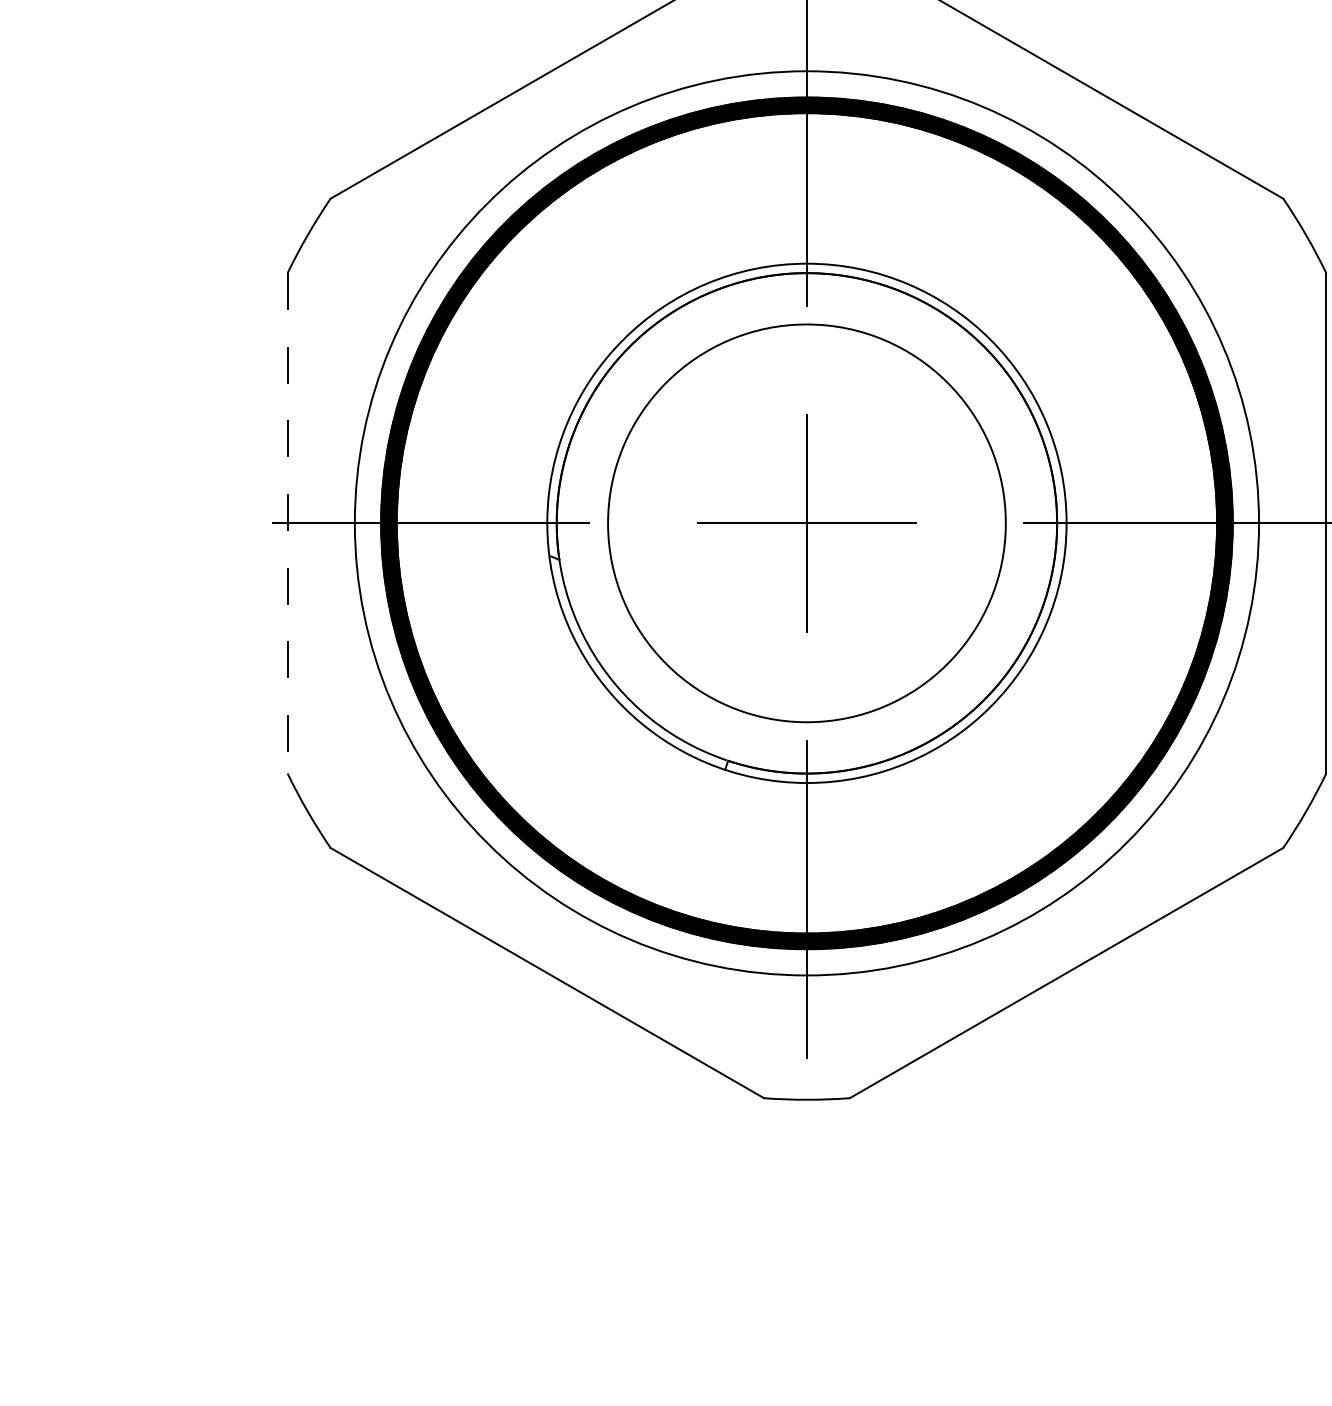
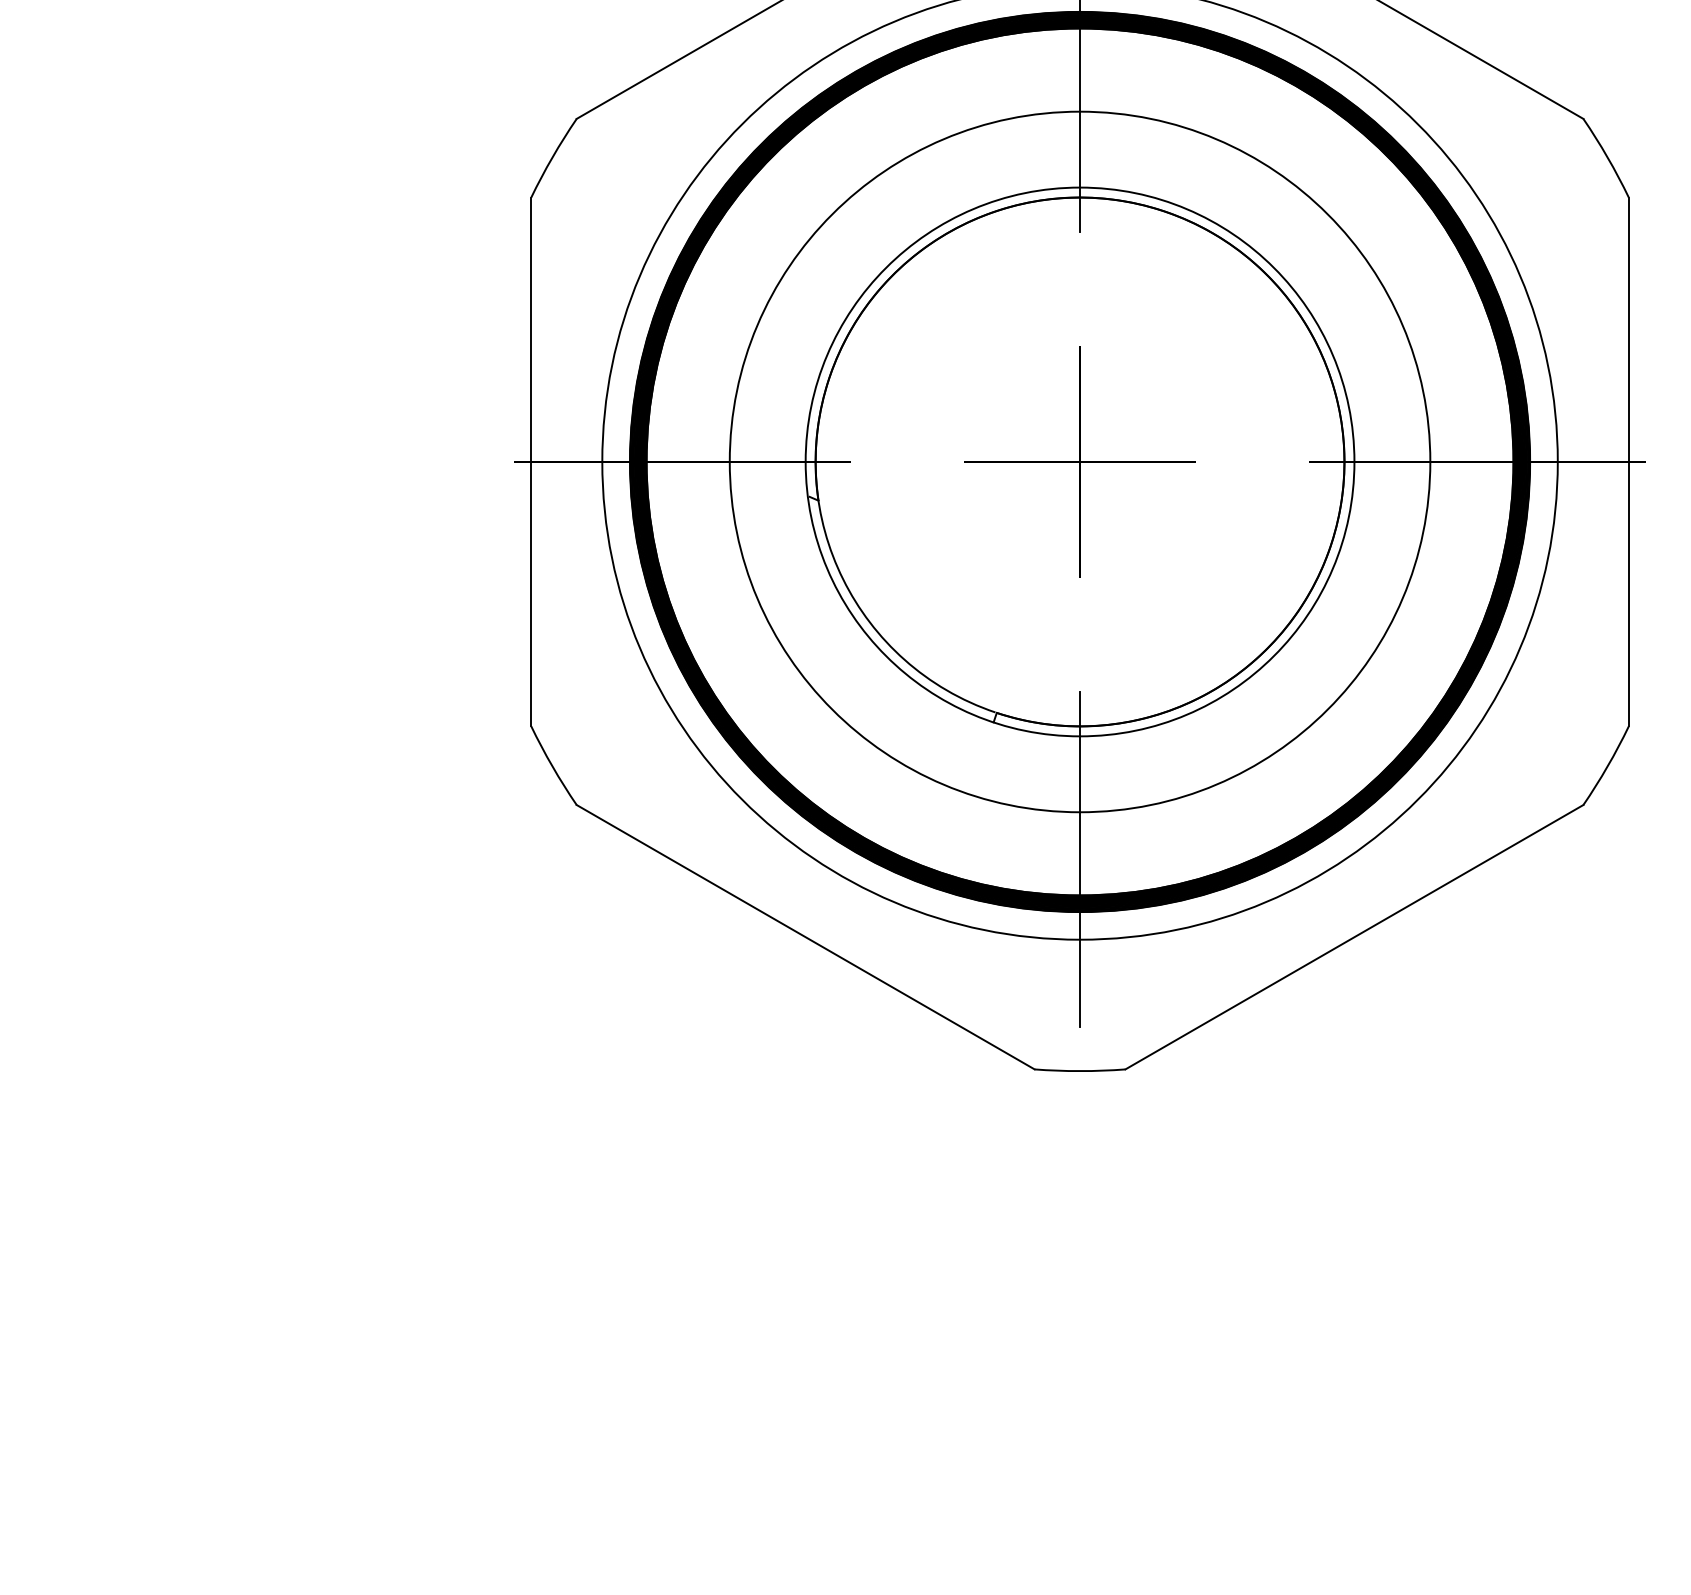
circle: (806, 522) -> (1079, 461), size x1.67
line: (287, 523) -> (531, 462), dashed -> solid

